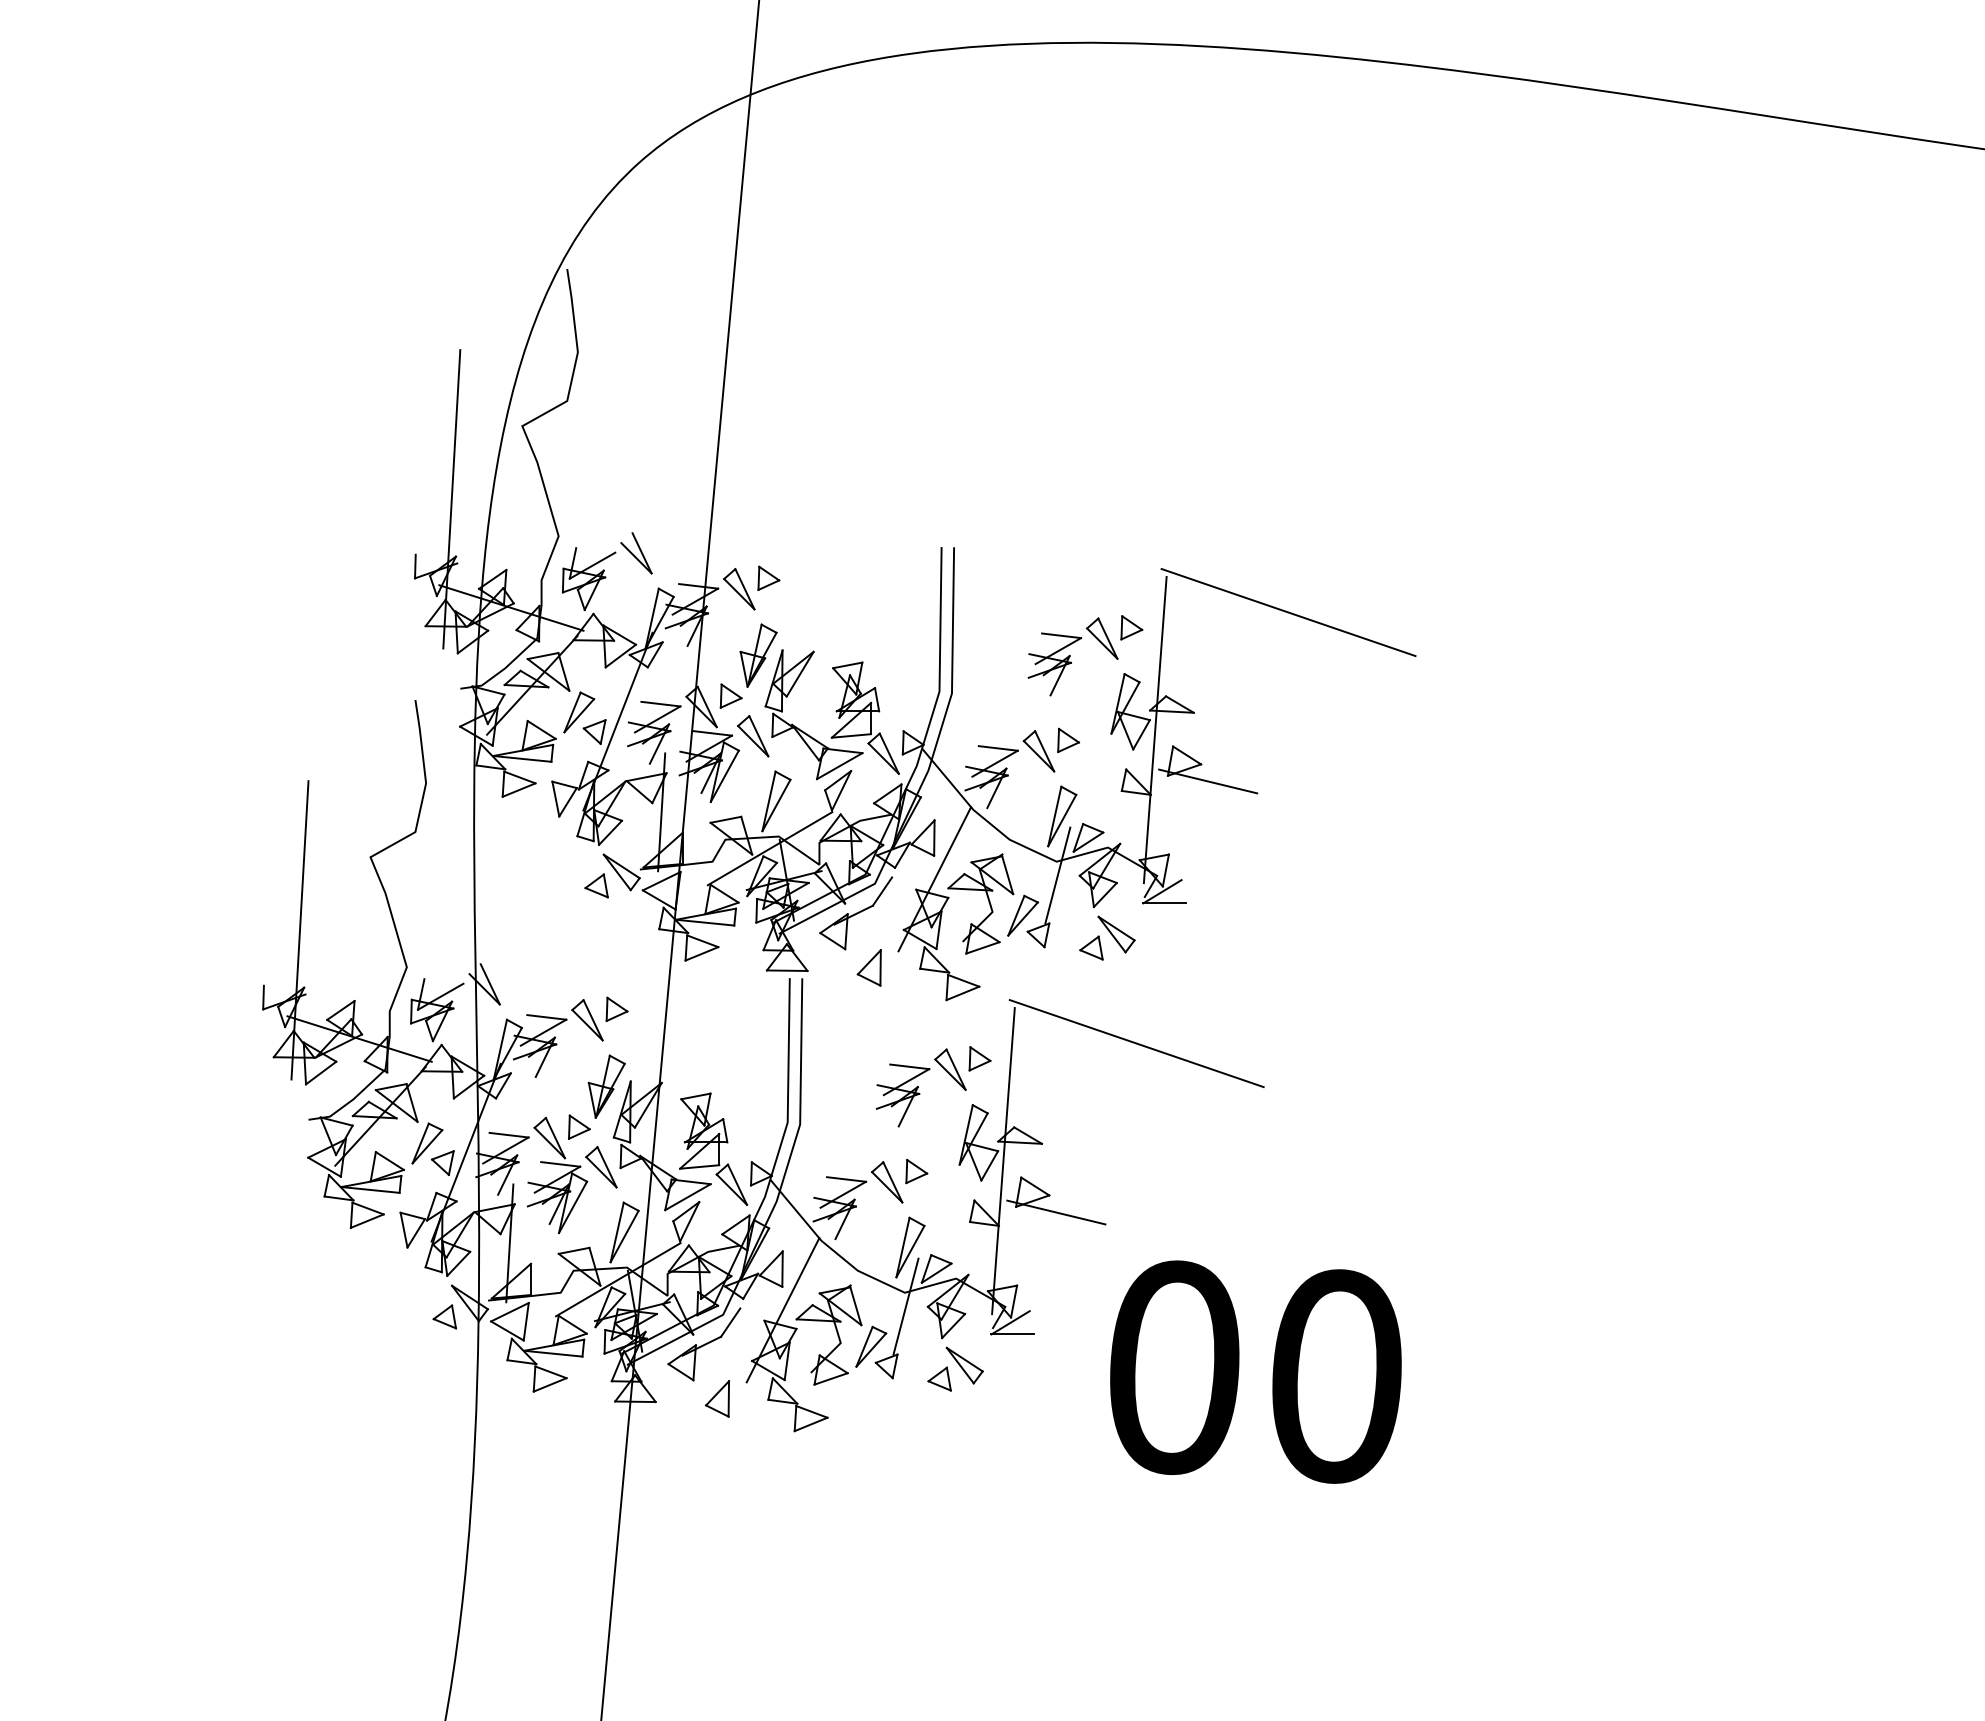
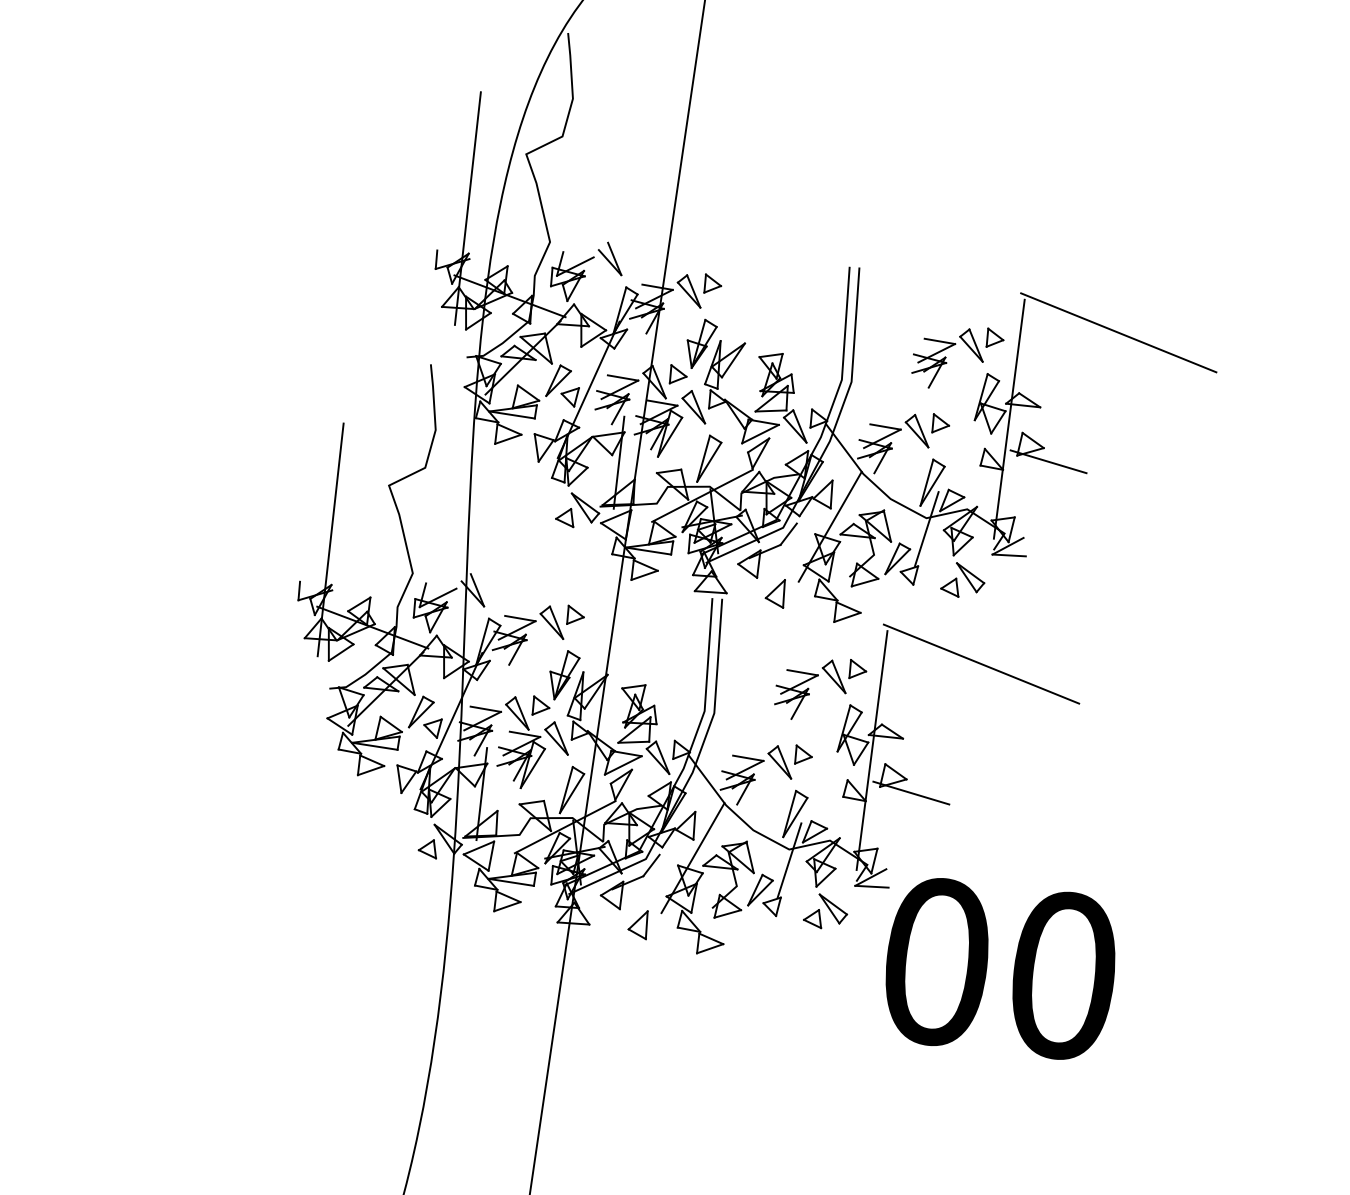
text: (1255, 1371) -> (1000, 968), moved

